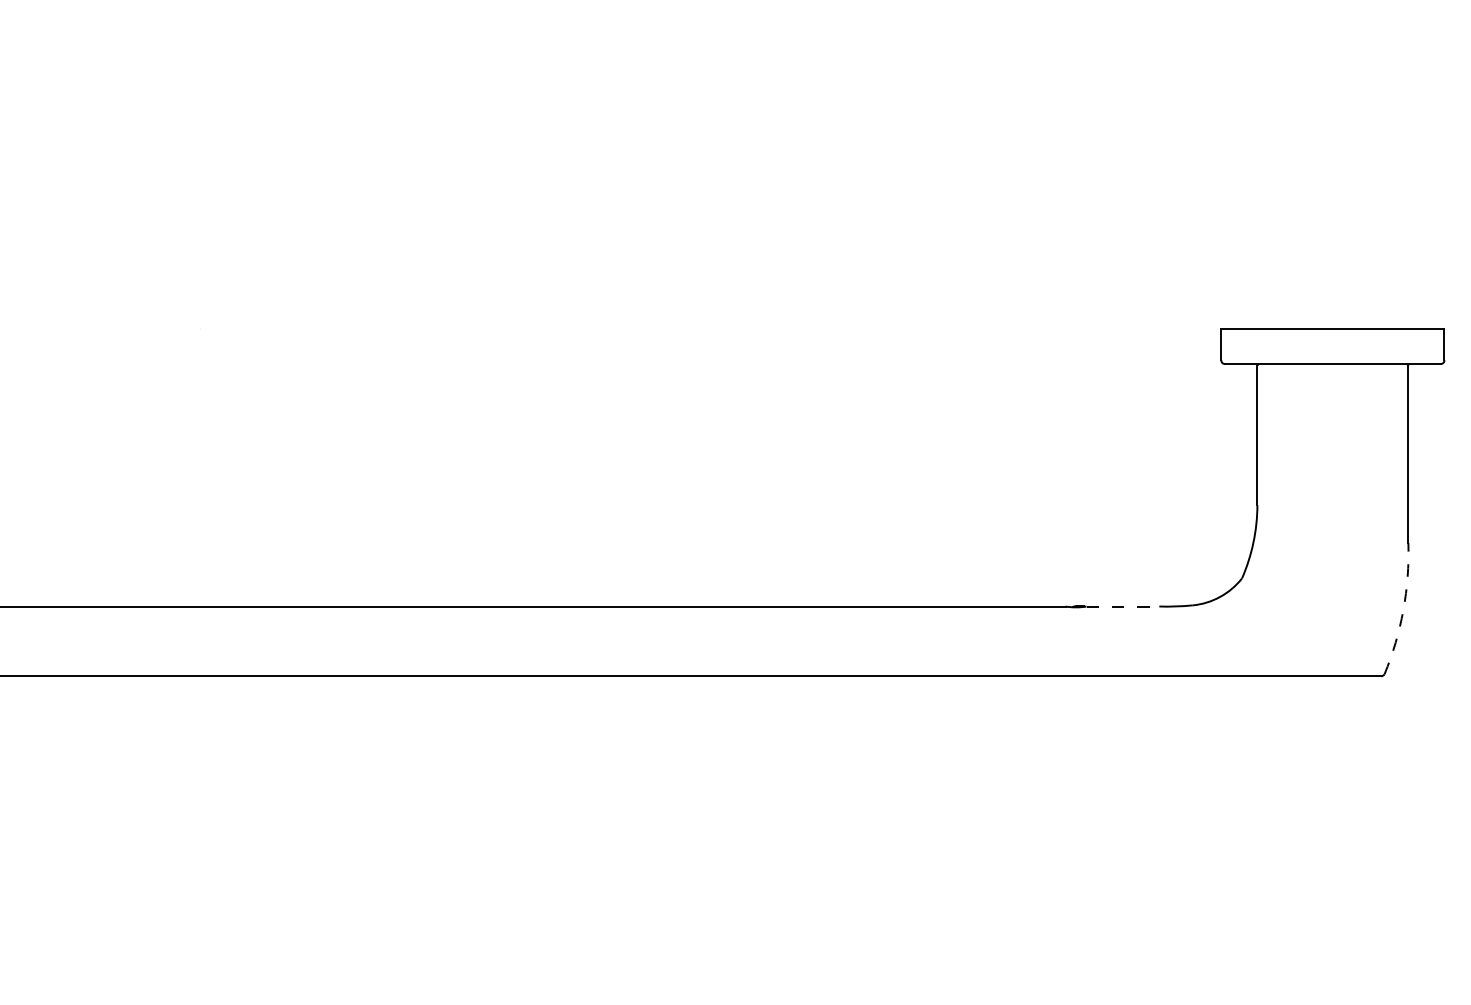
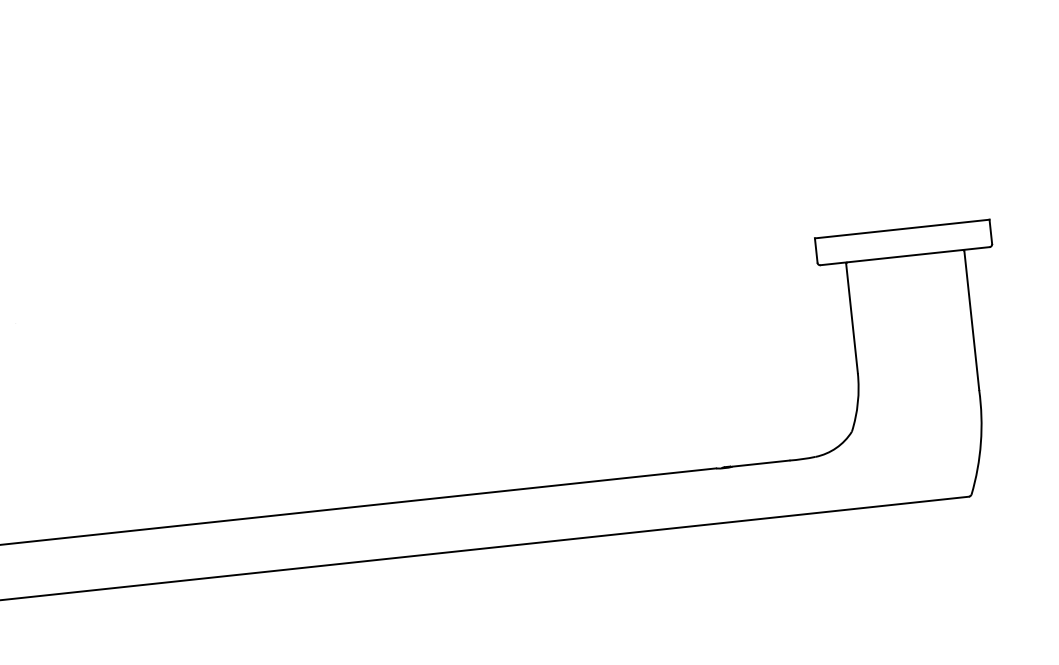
line: (1123, 606) -> (761, 463), dashed -> solid
arc: (1403, 610) -> (981, 443), dashed -> solid

